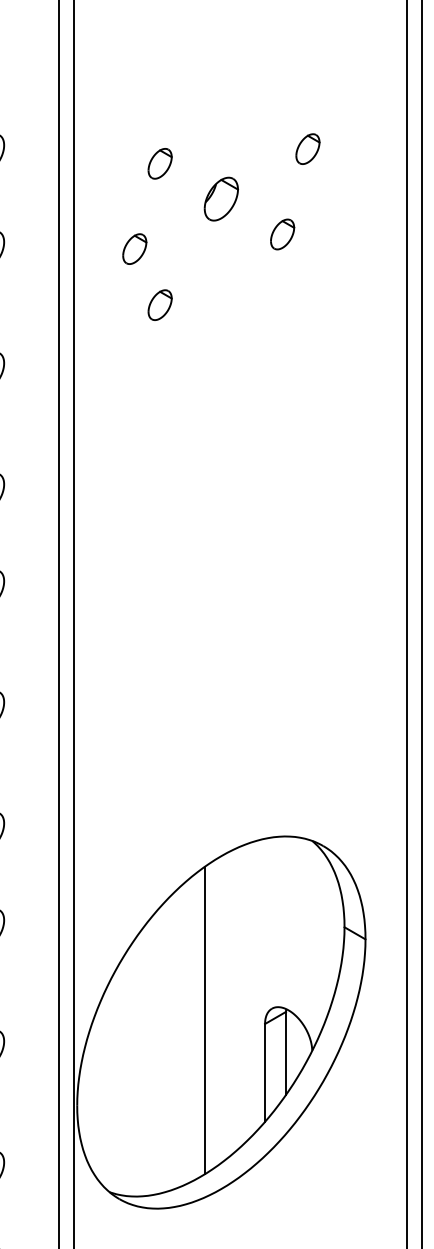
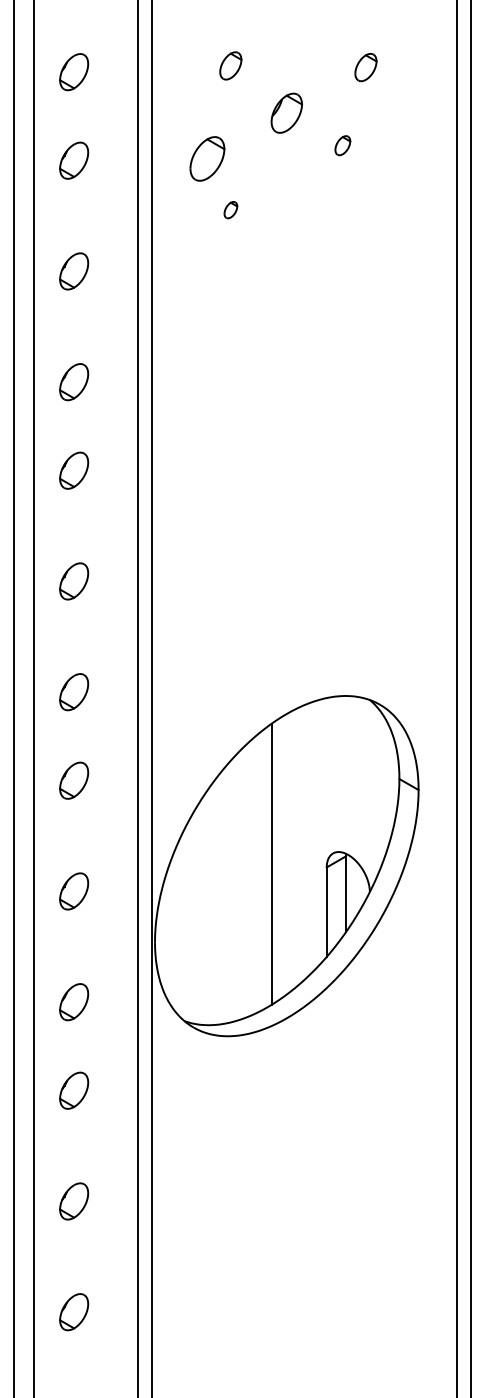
part: (159, 163) -> (230, 65), moved
part: (282, 234) -> (342, 145), size x0.7
part: (134, 248) -> (207, 158), size x1.6
part: (159, 304) -> (230, 209), size x0.6

